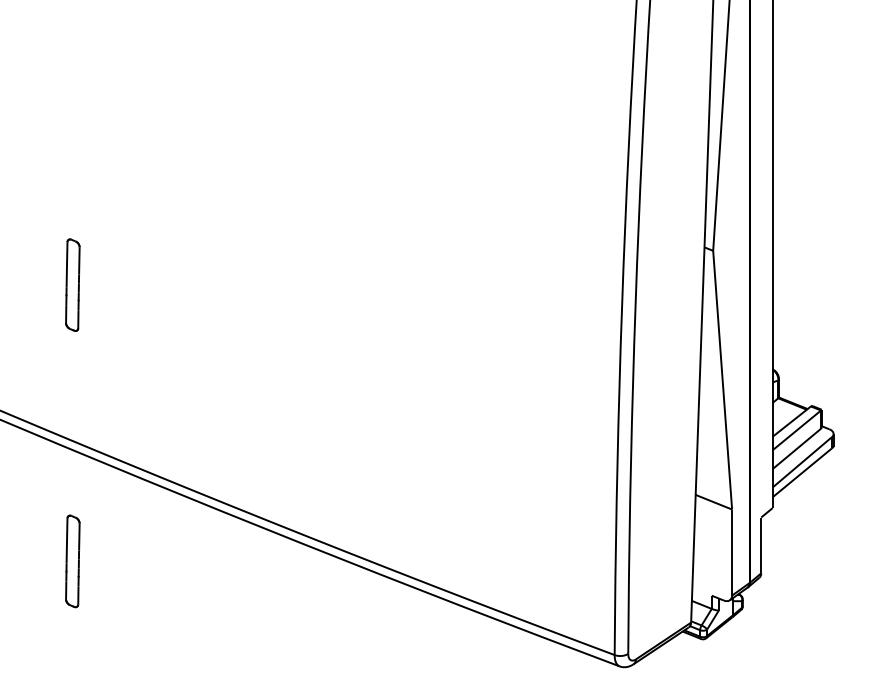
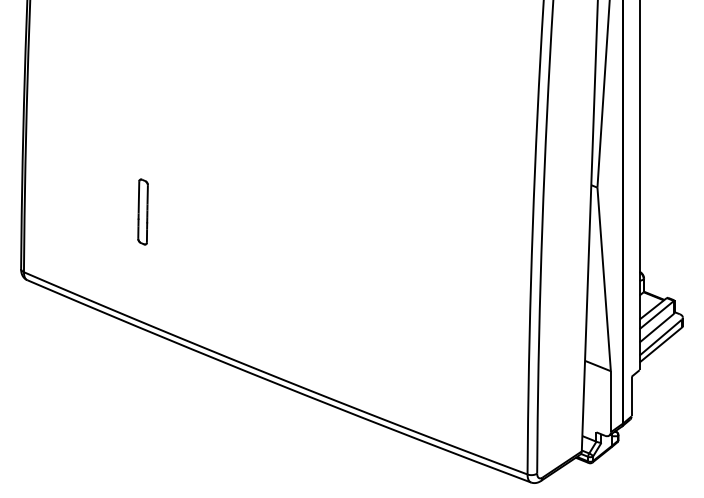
part: (72, 560) -> (142, 407), removed

